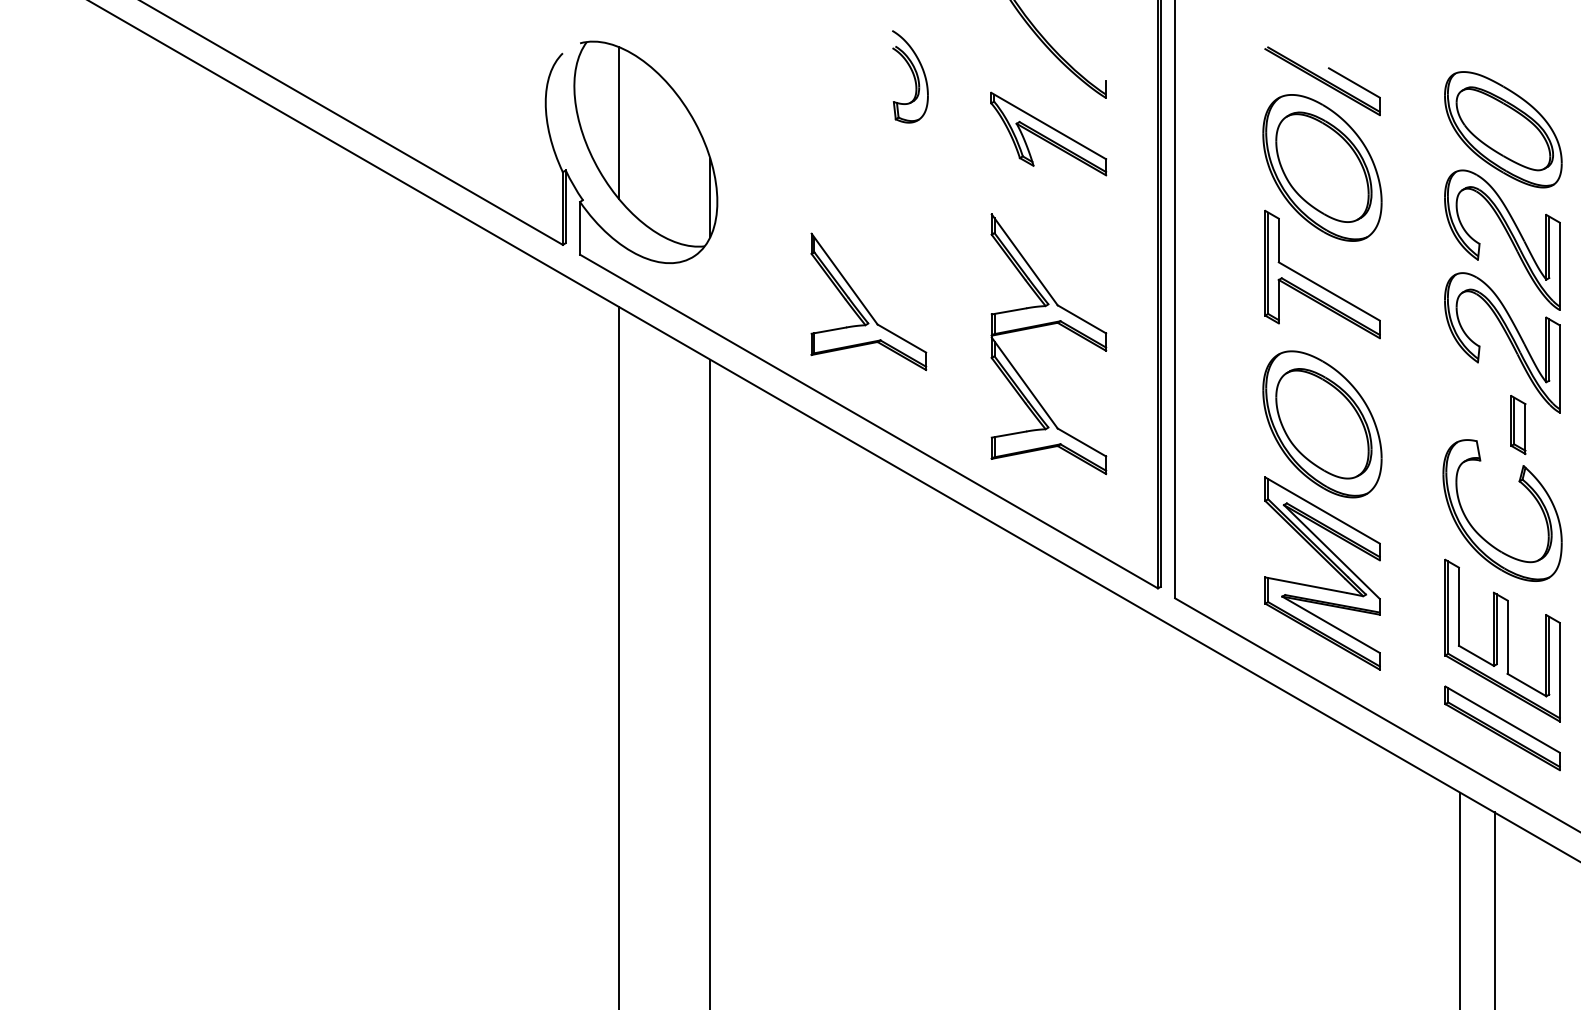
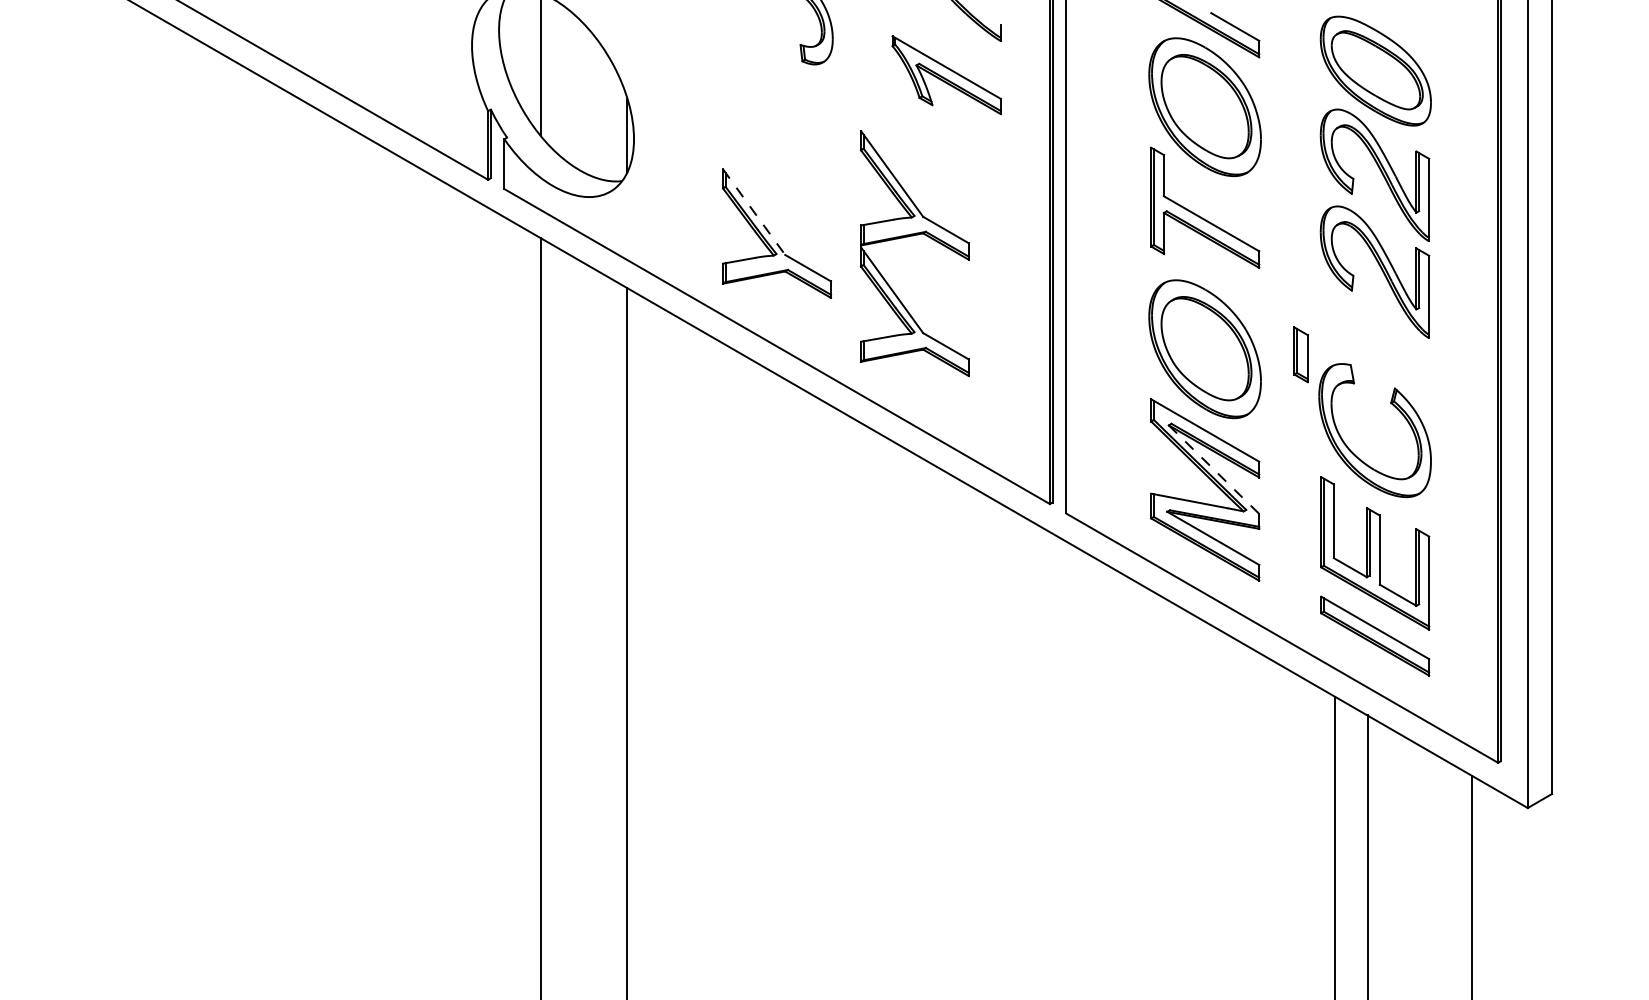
line: (845, 279) -> (754, 212), solid -> dashed
part: (1047, 326) -> (913, 236), moved
part: (1517, 424) -> (1300, 354), moved
line: (1332, 552) -> (1214, 470), solid -> dashed

